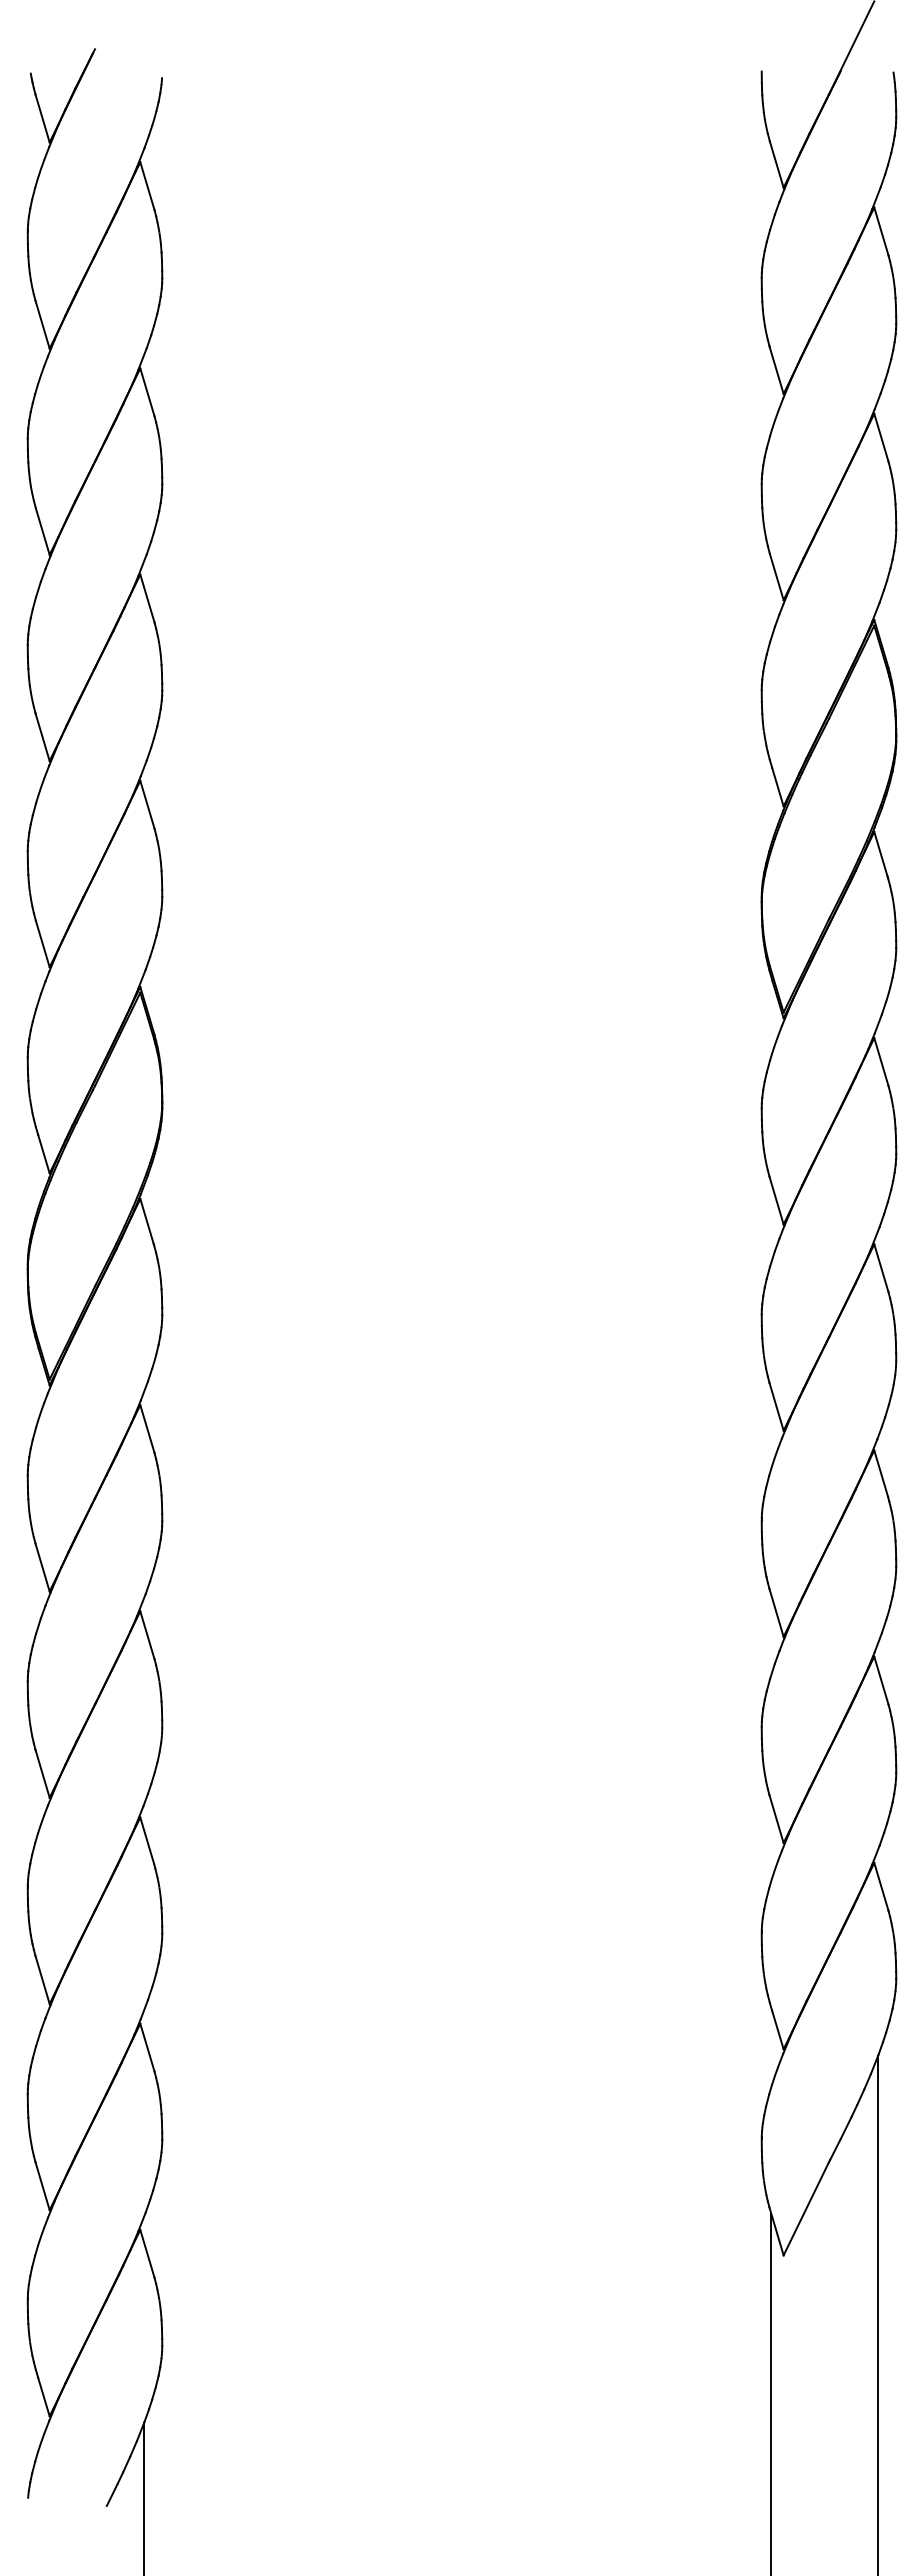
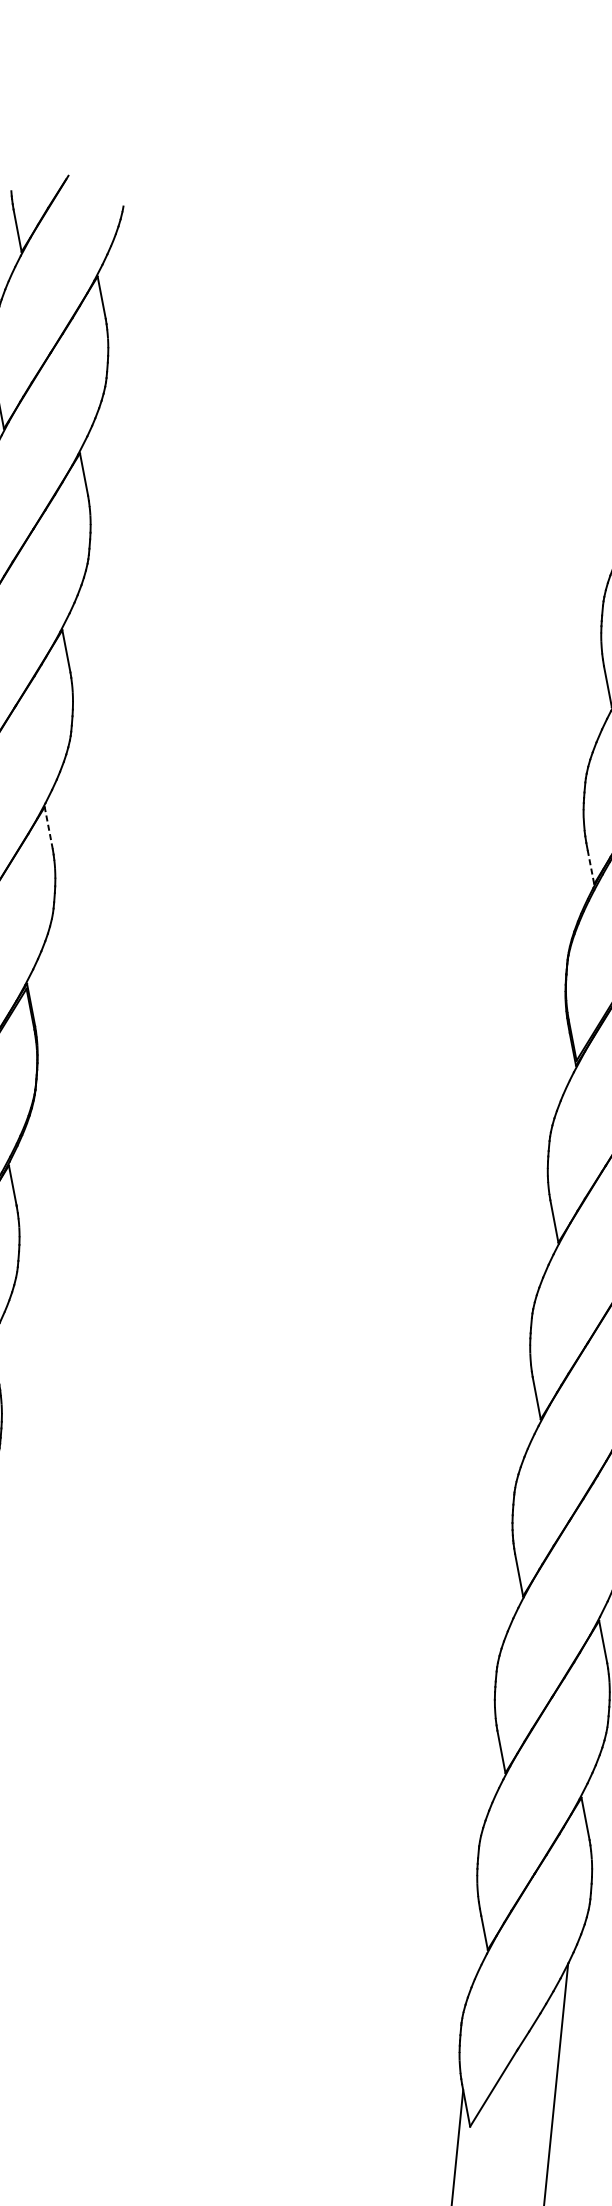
line: (778, 787) -> (591, 867), solid -> dashed
line: (147, 804) -> (48, 827), solid -> dashed

